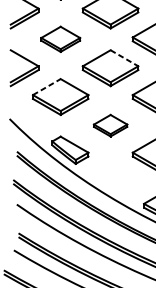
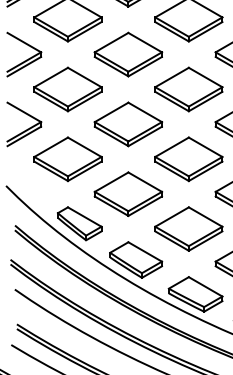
part: (60, 39) -> (67, 89), size x1.43
line: (124, 58) -> (145, 112), dashed -> solid
line: (47, 87) -> (51, 147), dashed -> solid
part: (110, 125) -> (128, 193), size x1.67
part: (117, 179) -> (136, 259), added

